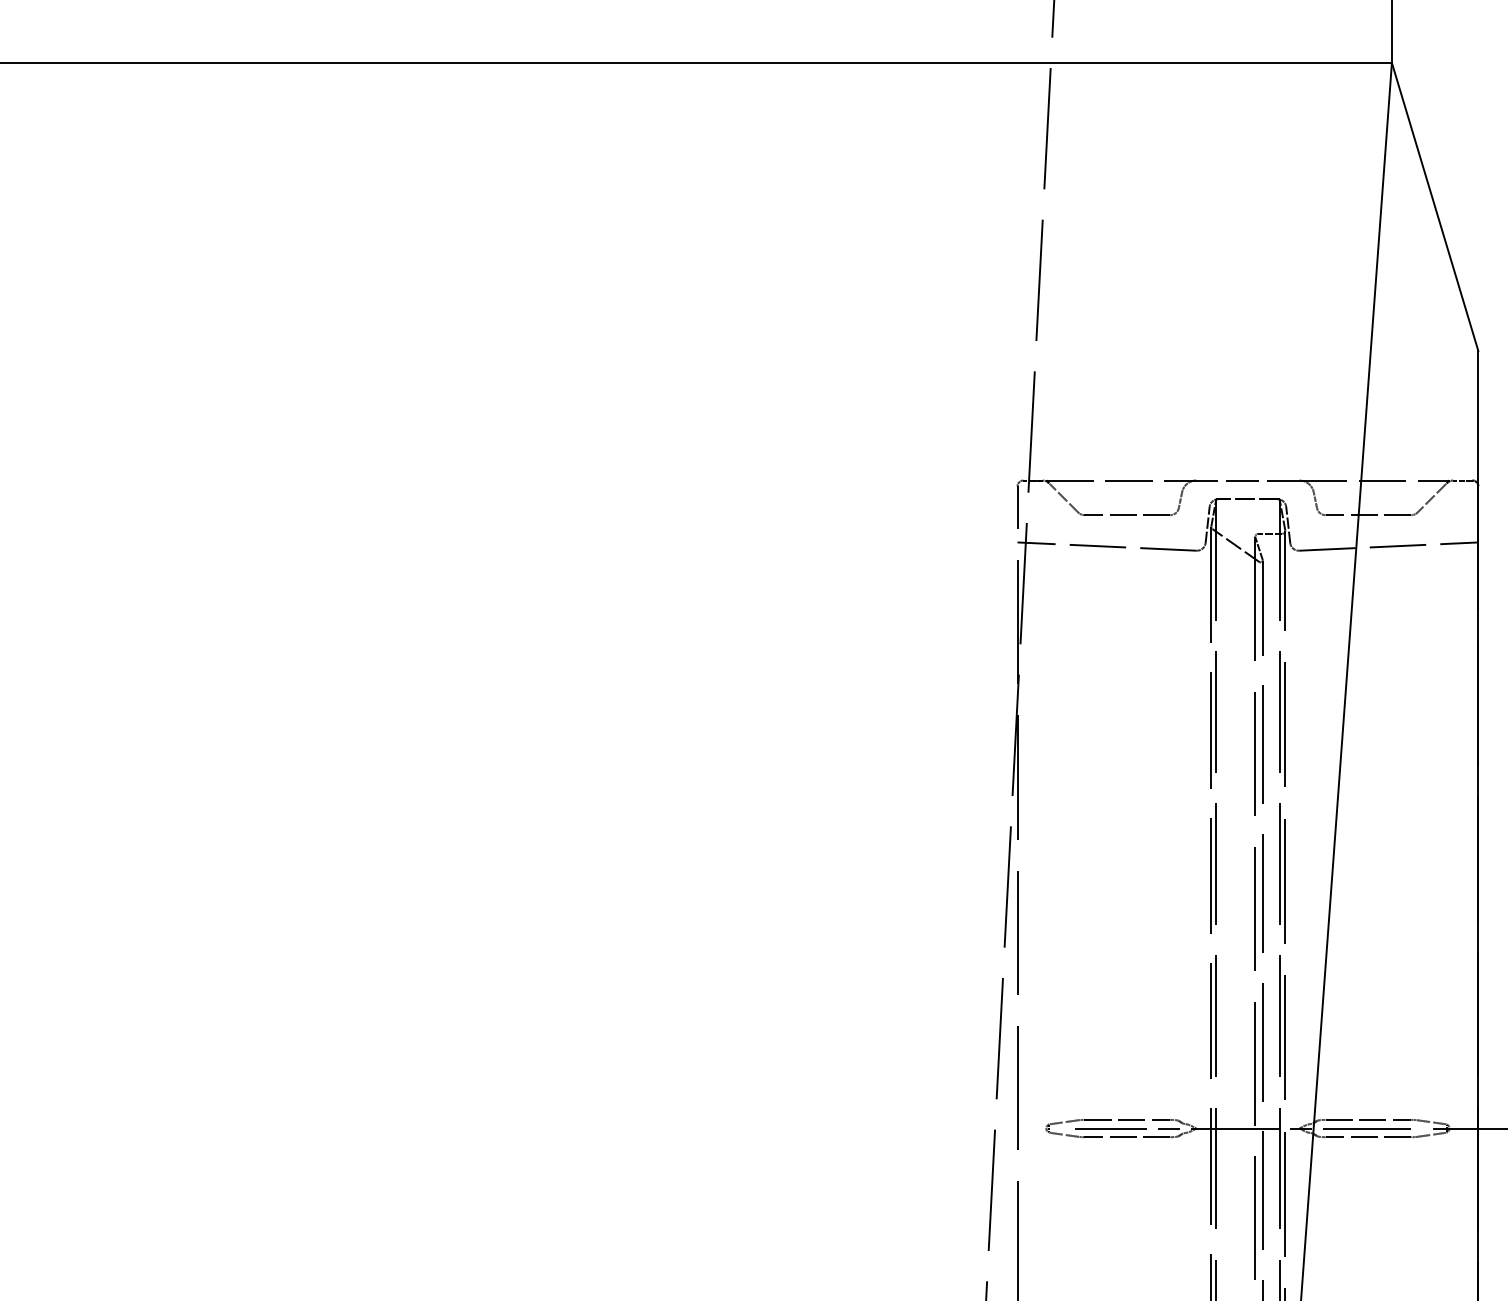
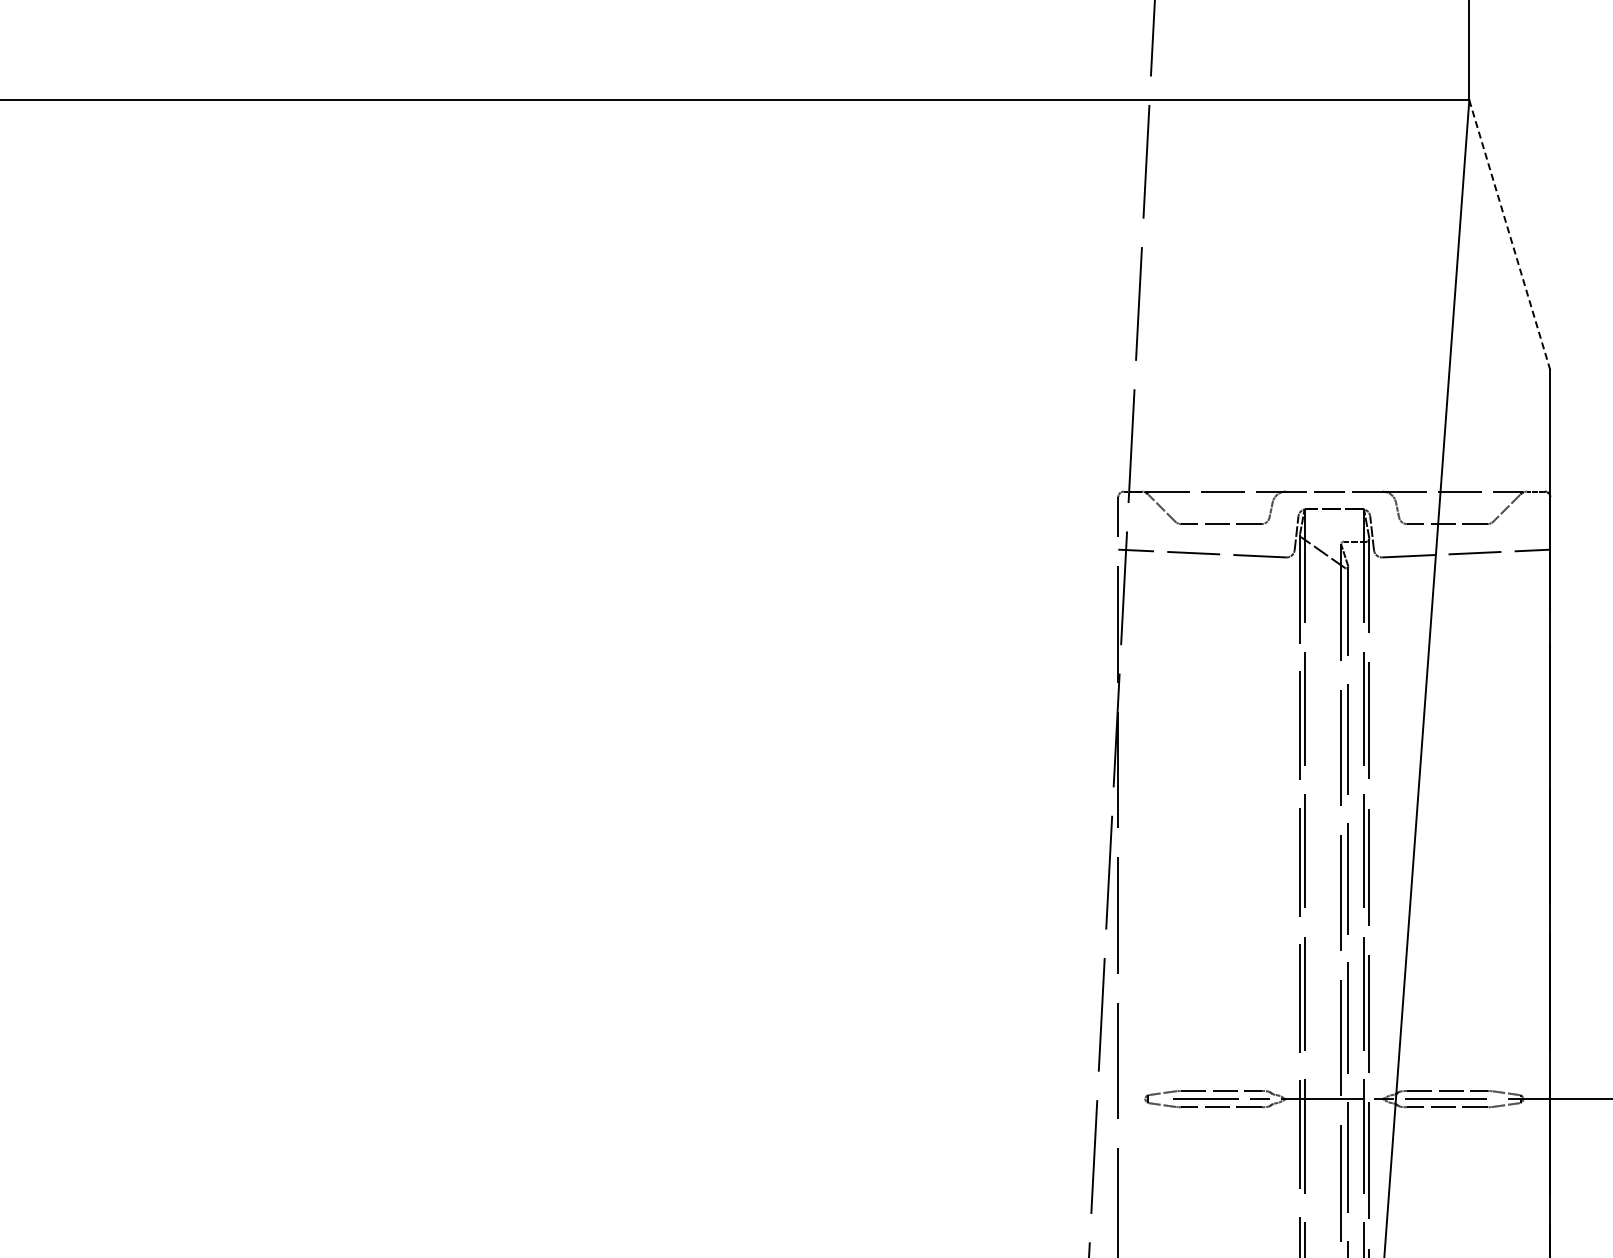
line: (1434, 207) -> (1509, 235), solid -> dashed

